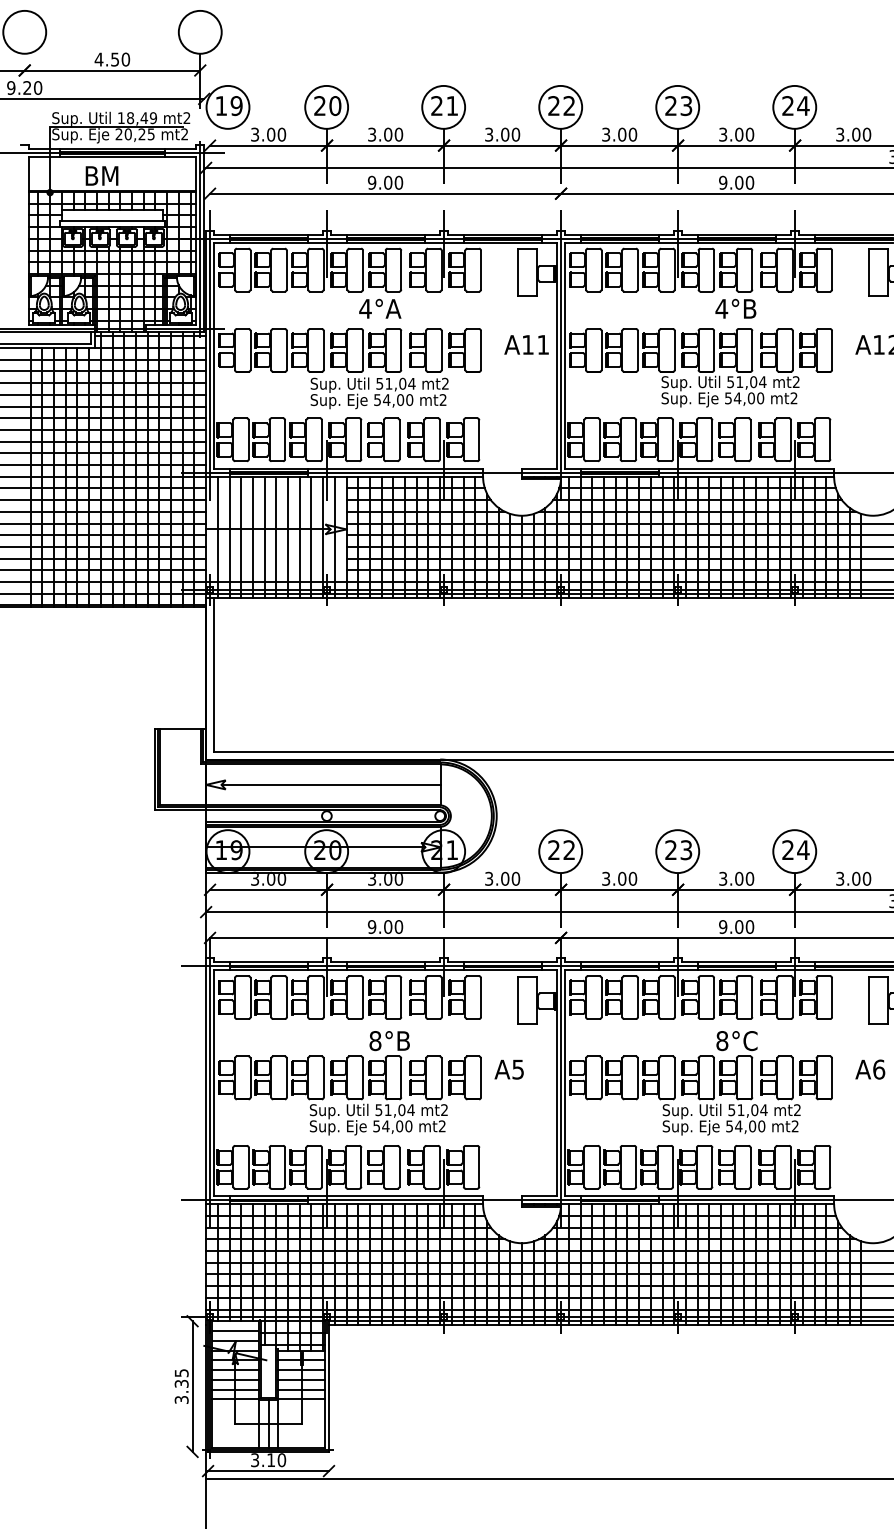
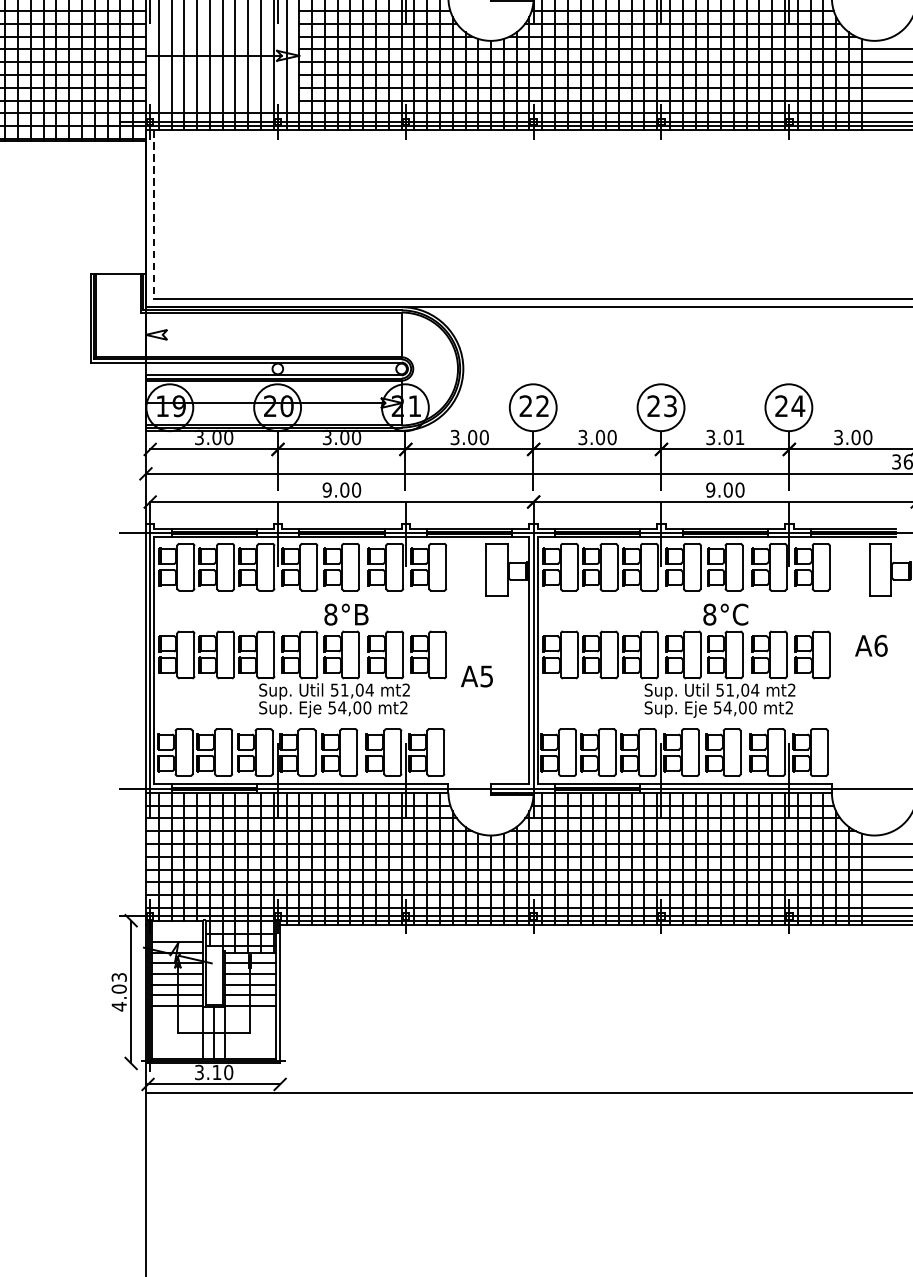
line: (213, 675) -> (153, 215), solid -> dashed
line: (330, 784) -> (281, 334), removed
text: (749, 878) -> (739, 437), 3.00 -> 3.01
text: (508, 1069) -> (476, 676), moved
line: (234, 1331) -> (176, 931), removed
text: (181, 1386) -> (119, 992), 3.35 -> 4.03

